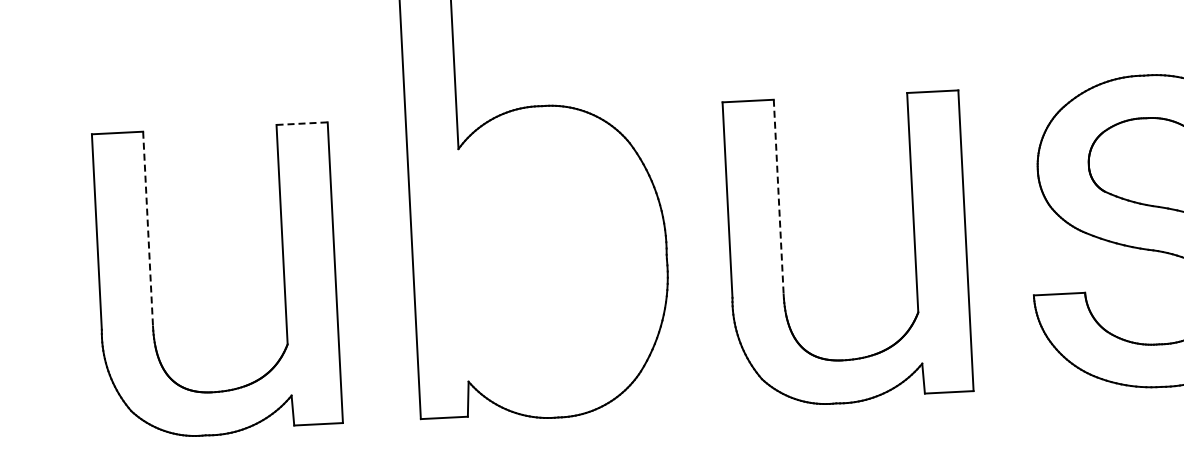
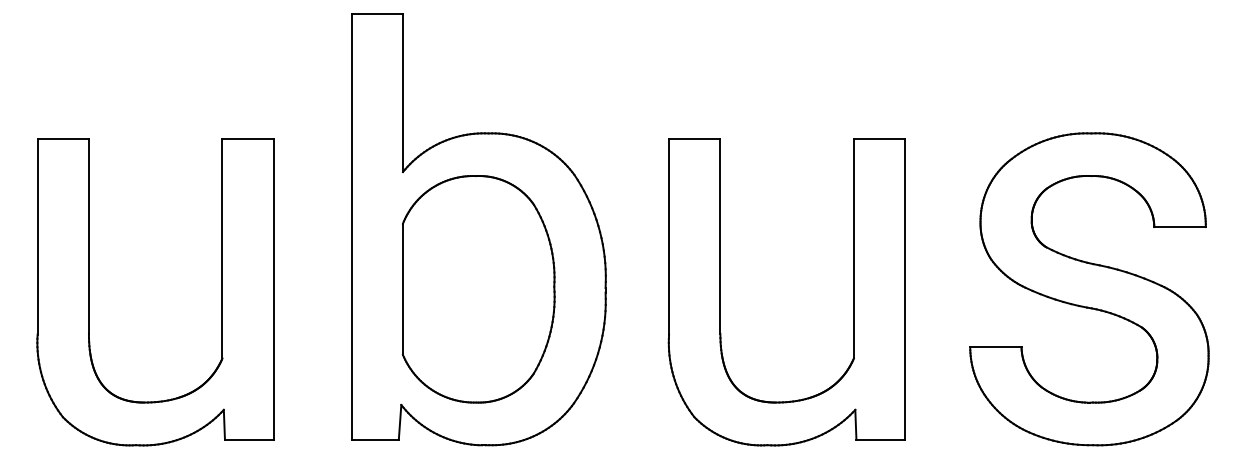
line: (302, 123) -> (248, 138), dashed -> solid
line: (778, 197) -> (720, 236), dashed -> solid
line: (147, 229) -> (88, 236), dashed -> solid
part: (539, 262) -> (478, 289), added

